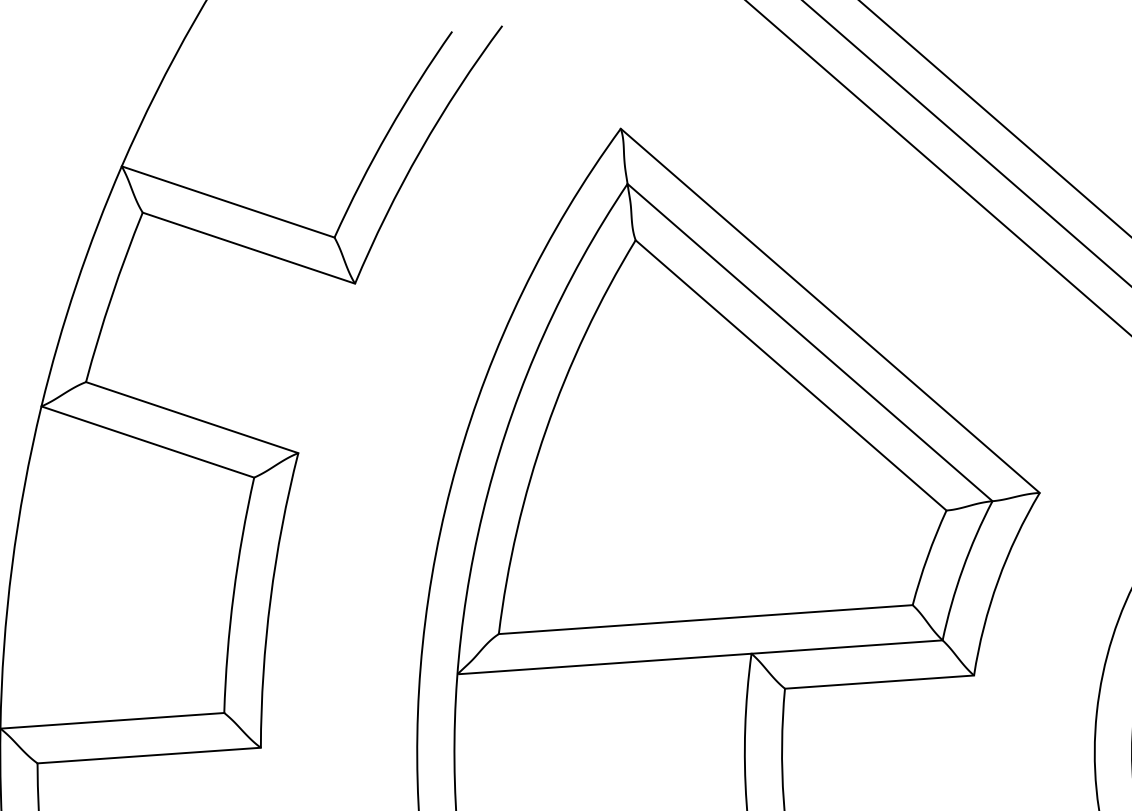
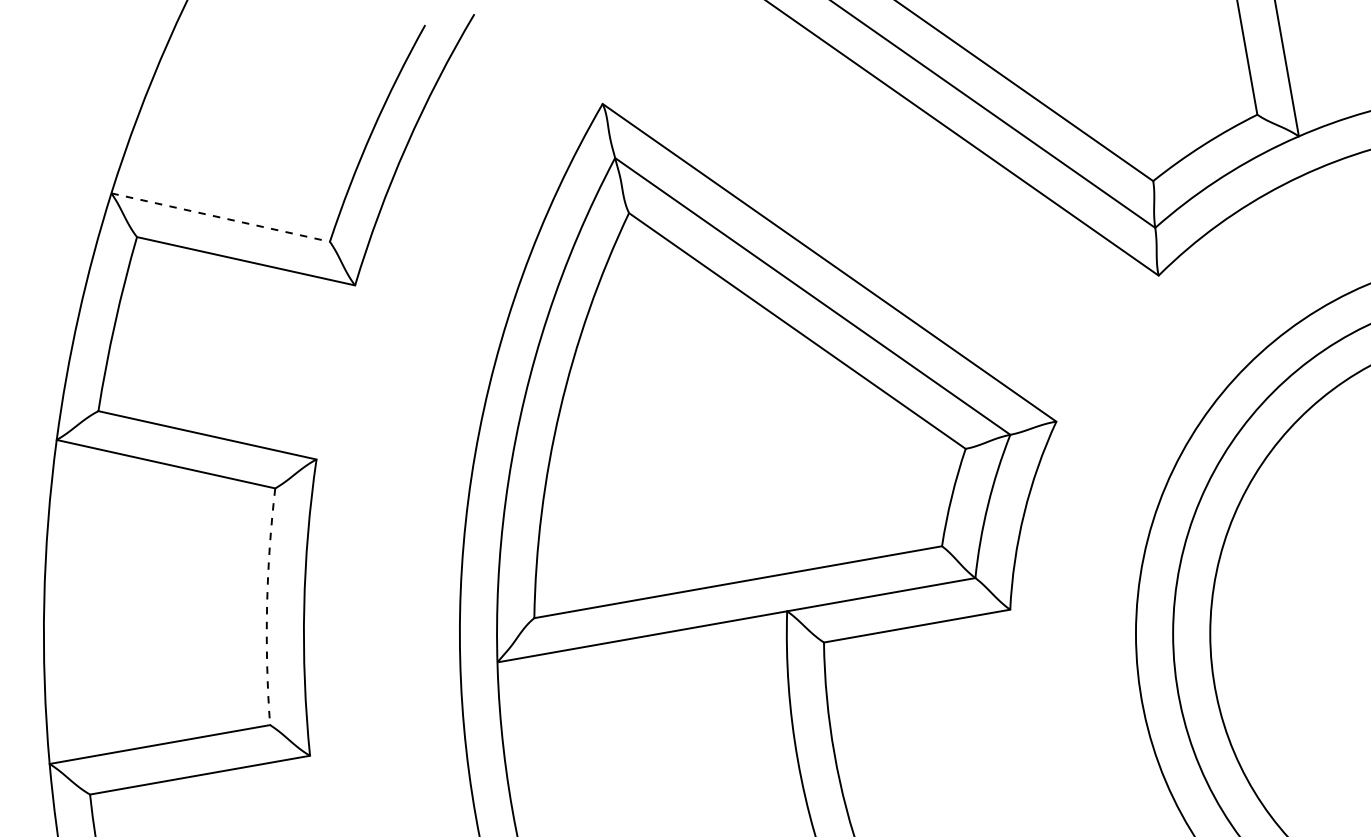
line: (227, 201) -> (220, 217), solid -> dashed
arc: (234, 594) -> (267, 606), solid -> dashed

